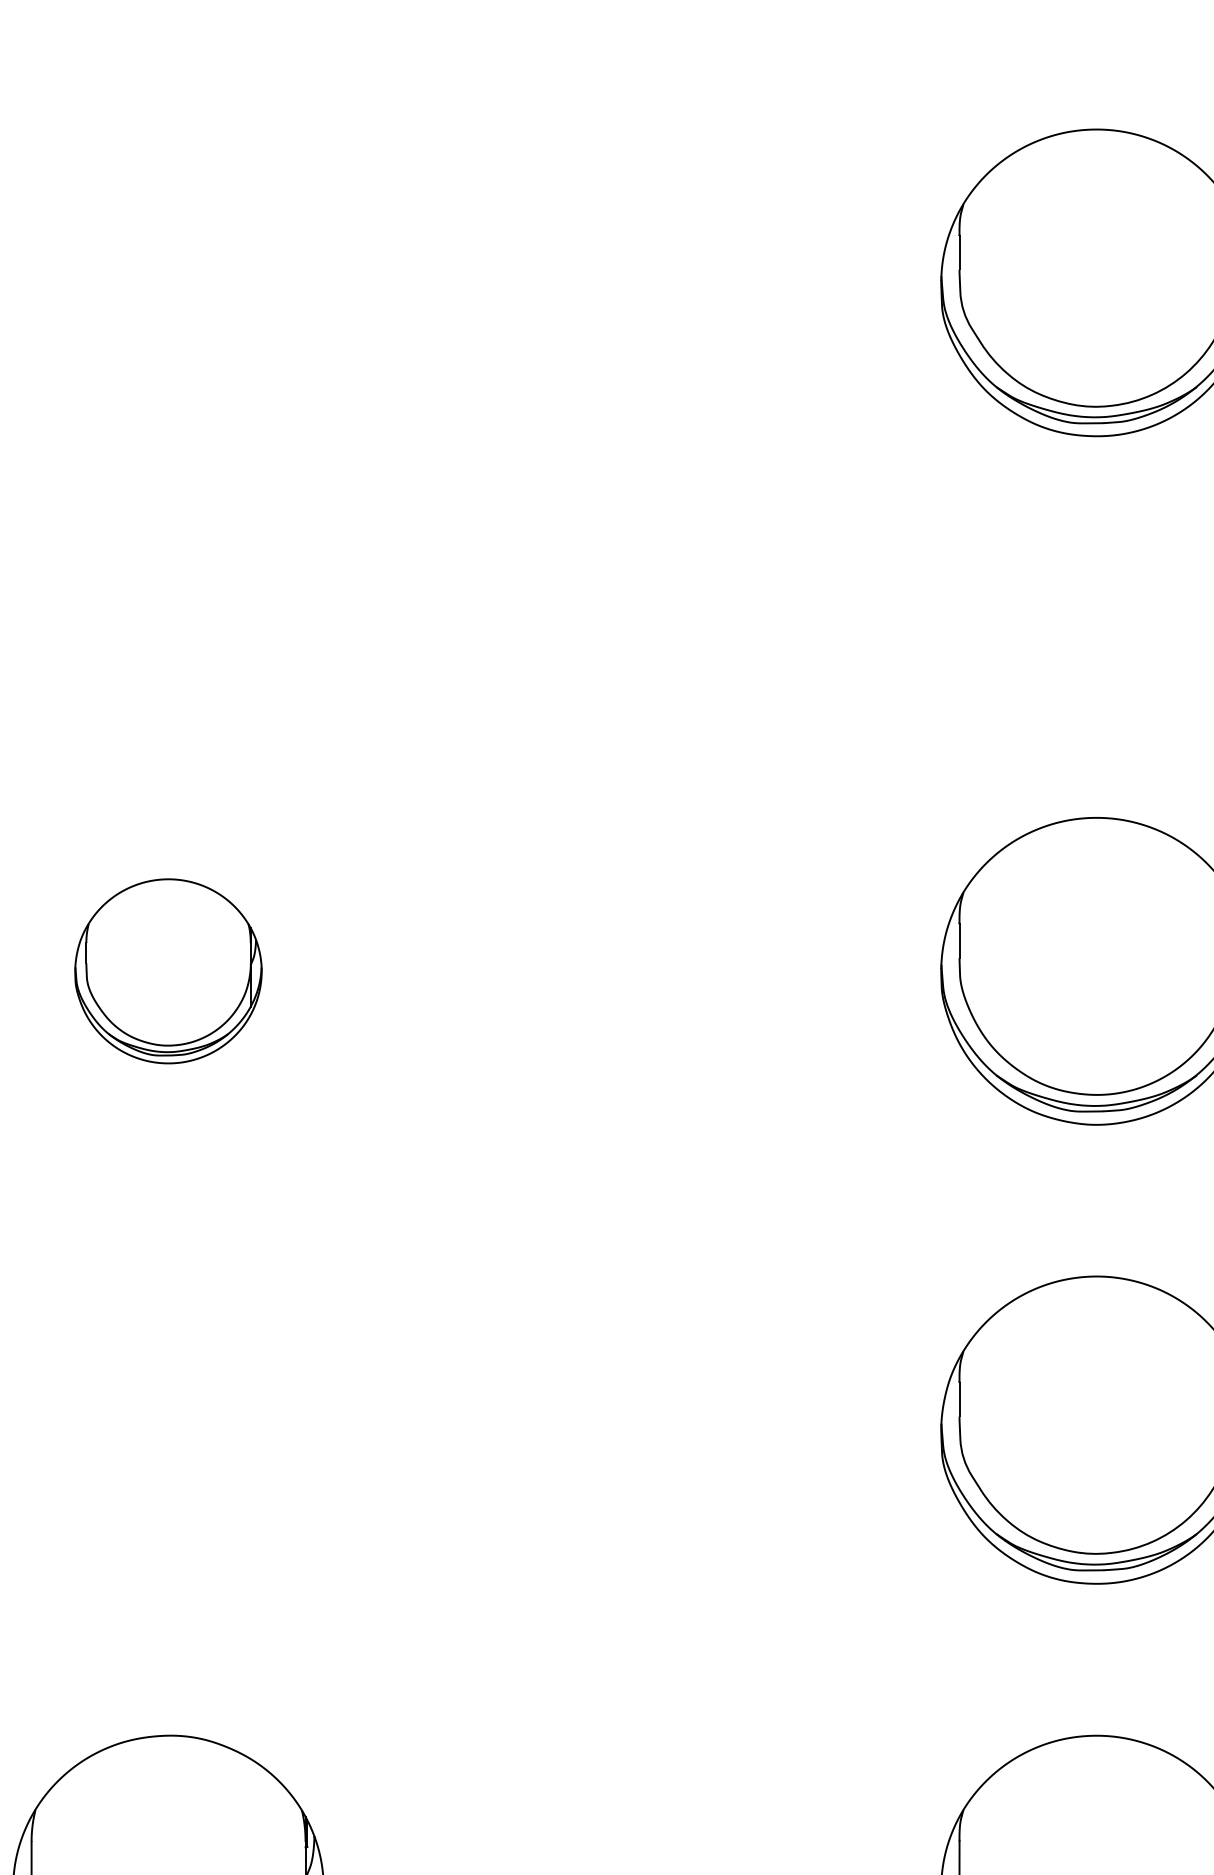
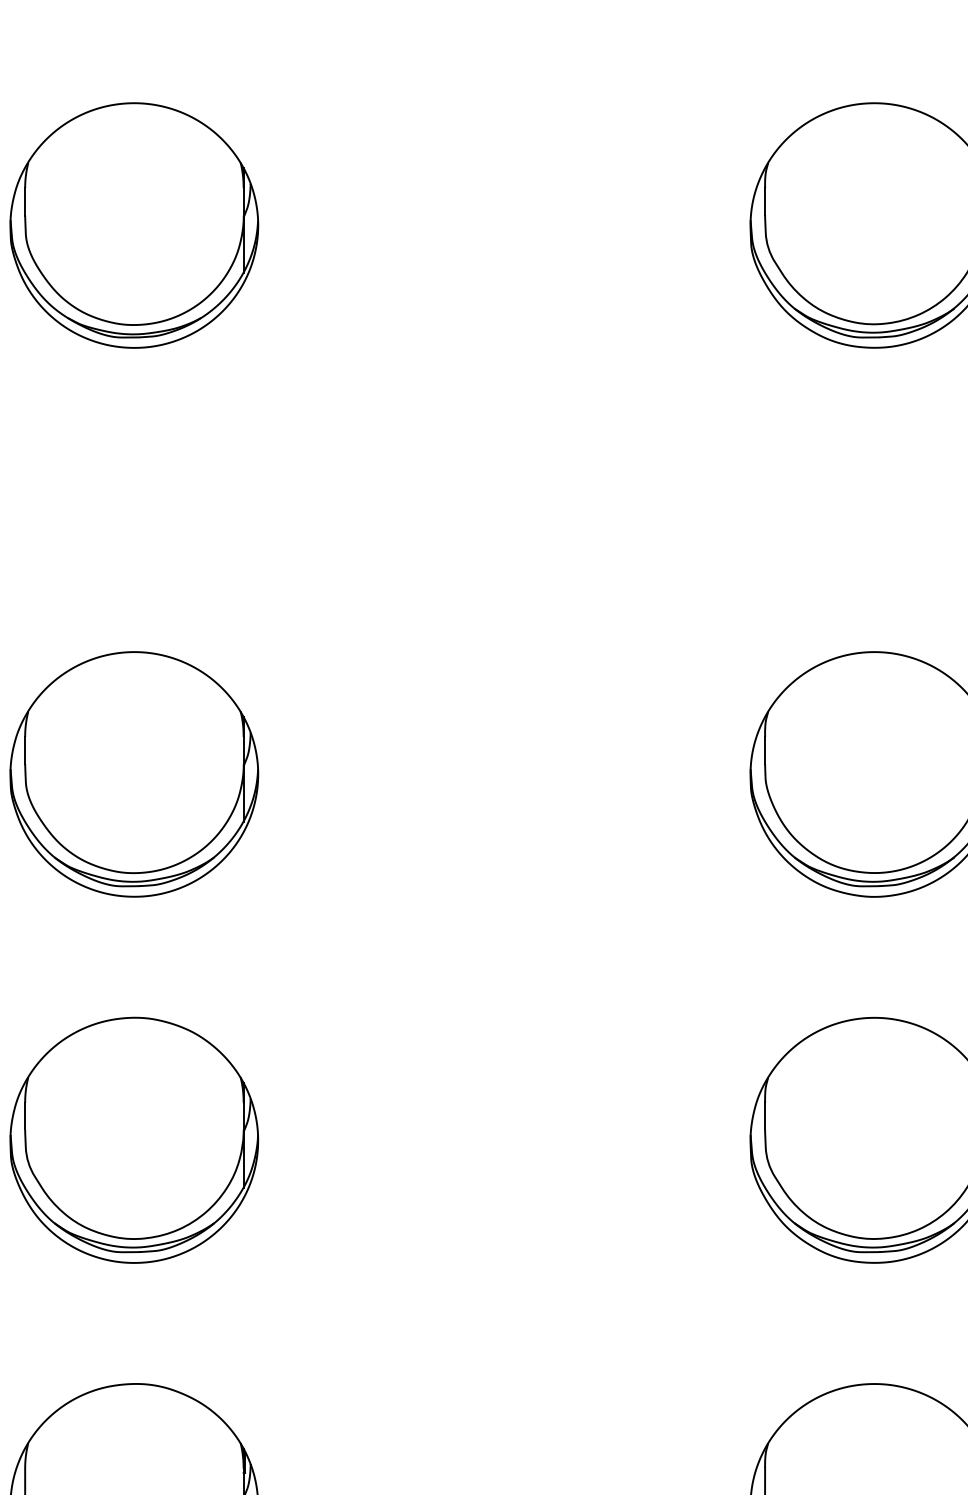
part: (168, 282) -> (134, 225), added
part: (168, 971) -> (134, 774), size x1.67
part: (168, 1429) -> (134, 1139), added

